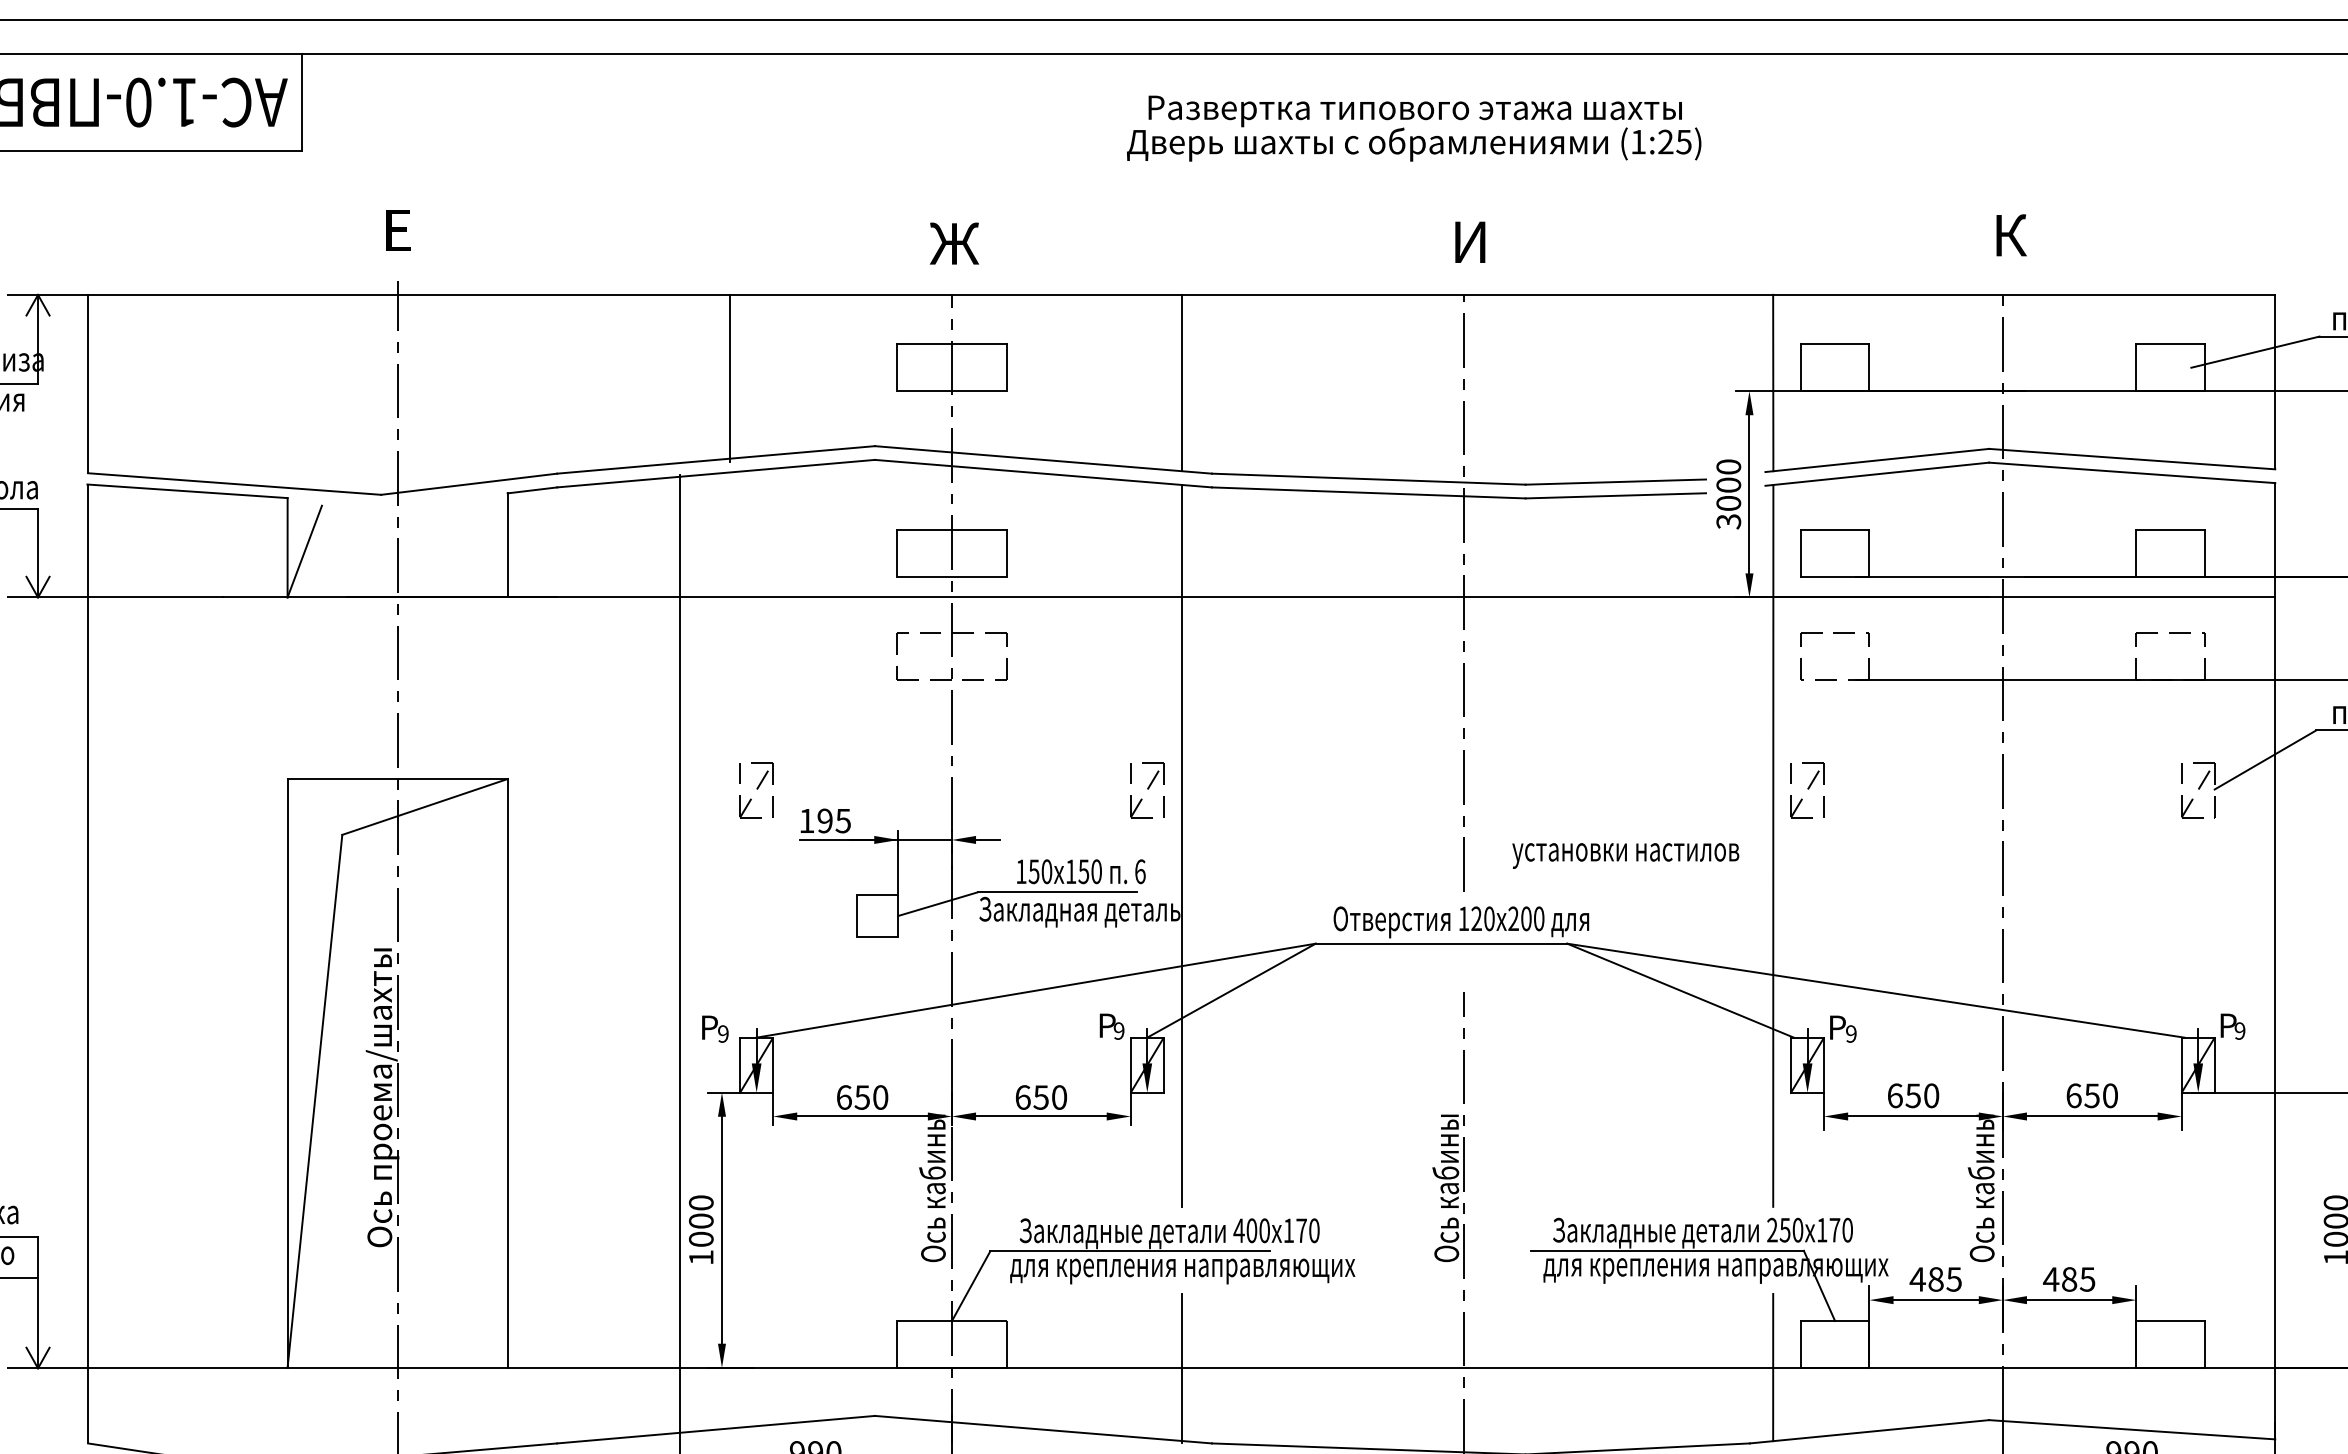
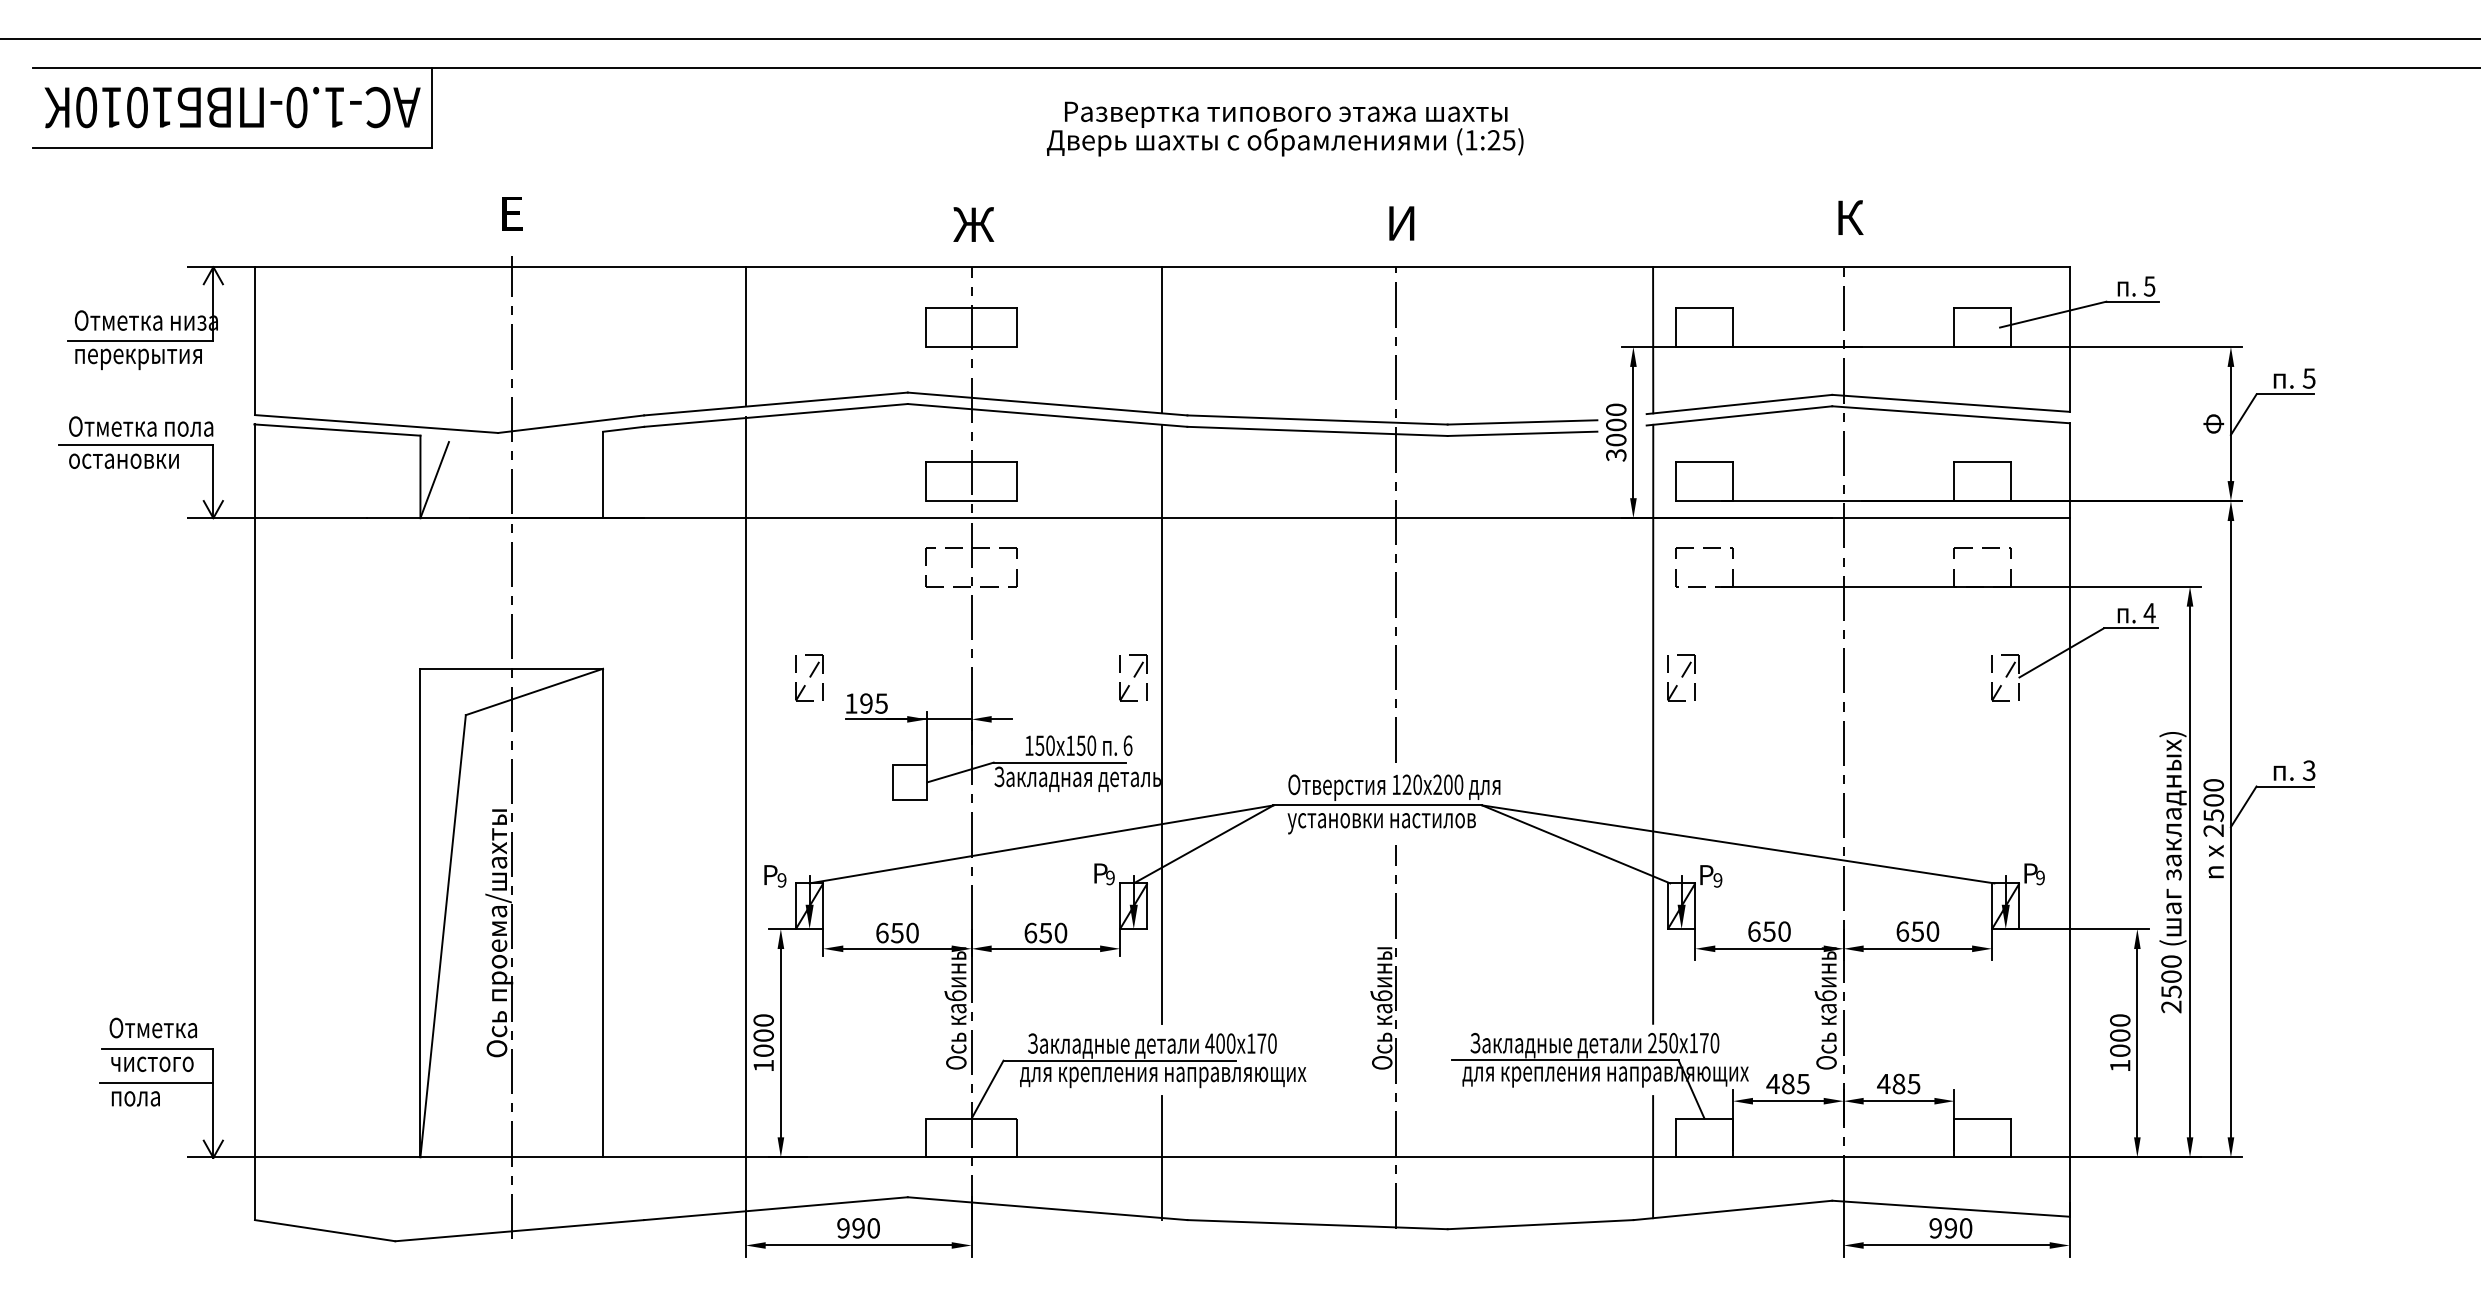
text: (1414, 127) -> (1285, 128), moved
line: (729, 378) -> (745, 336), moved
text: (1625, 855) -> (1381, 823), moved

